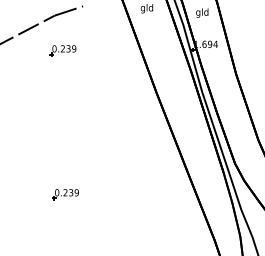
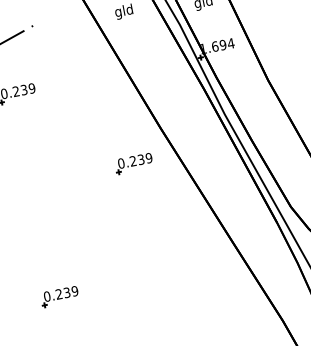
part: (133, 113) -> (133, 163), added

